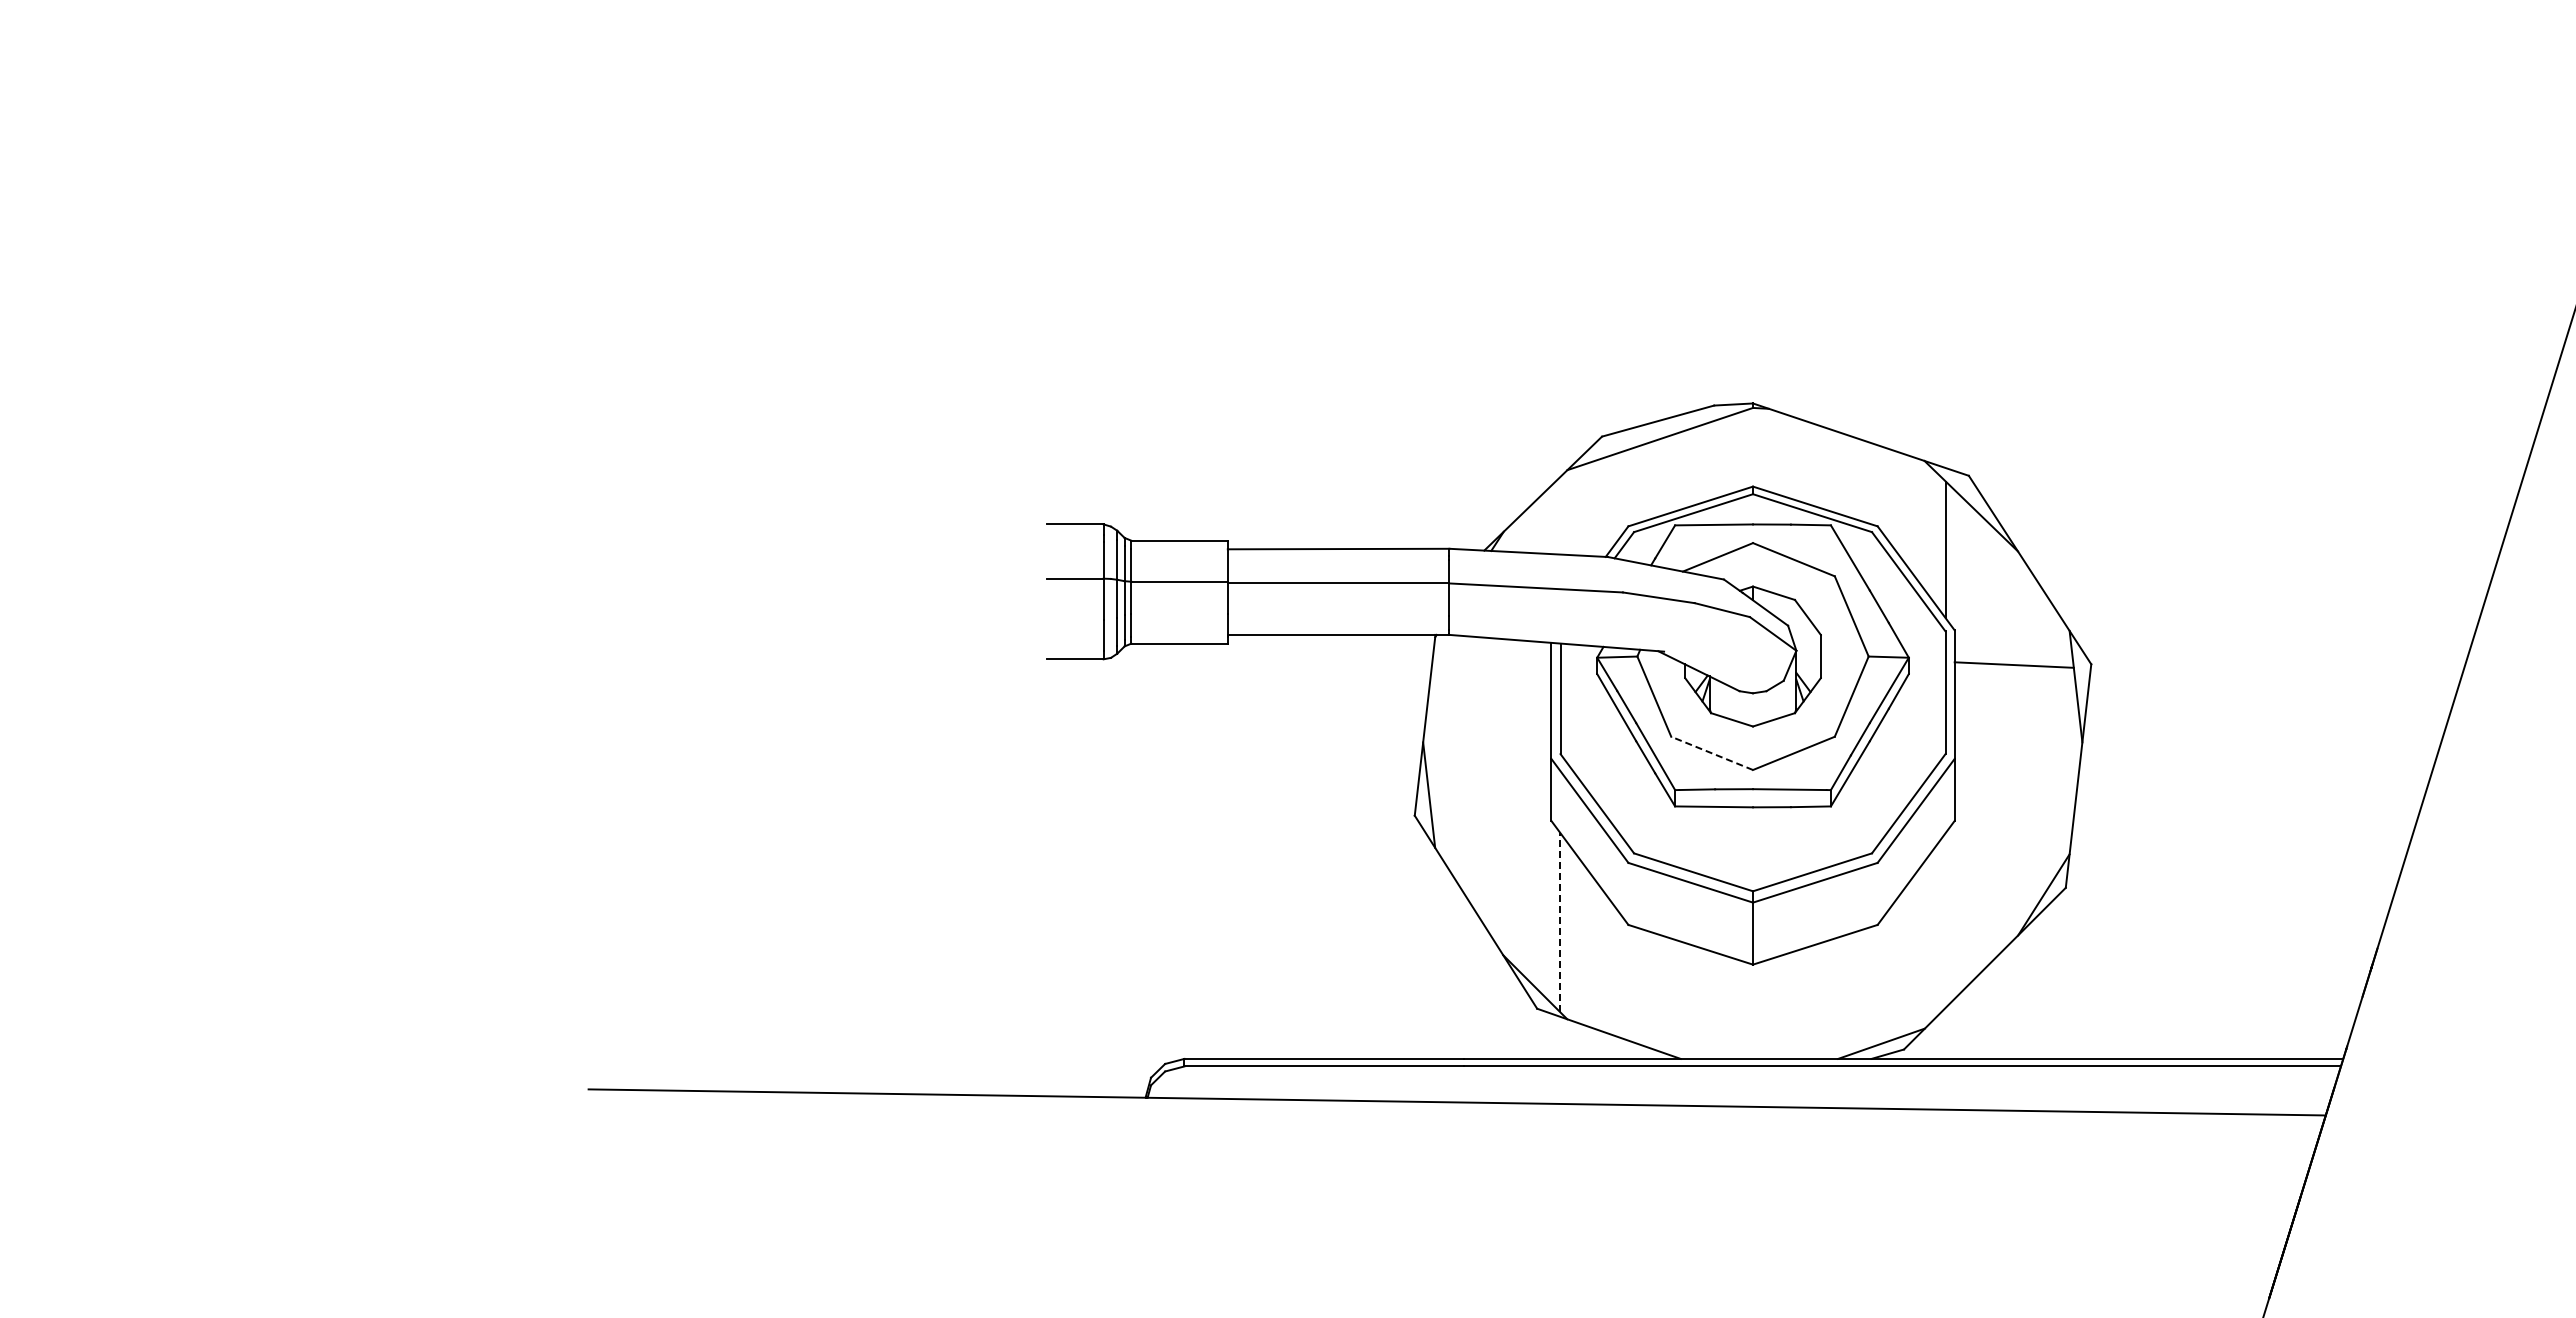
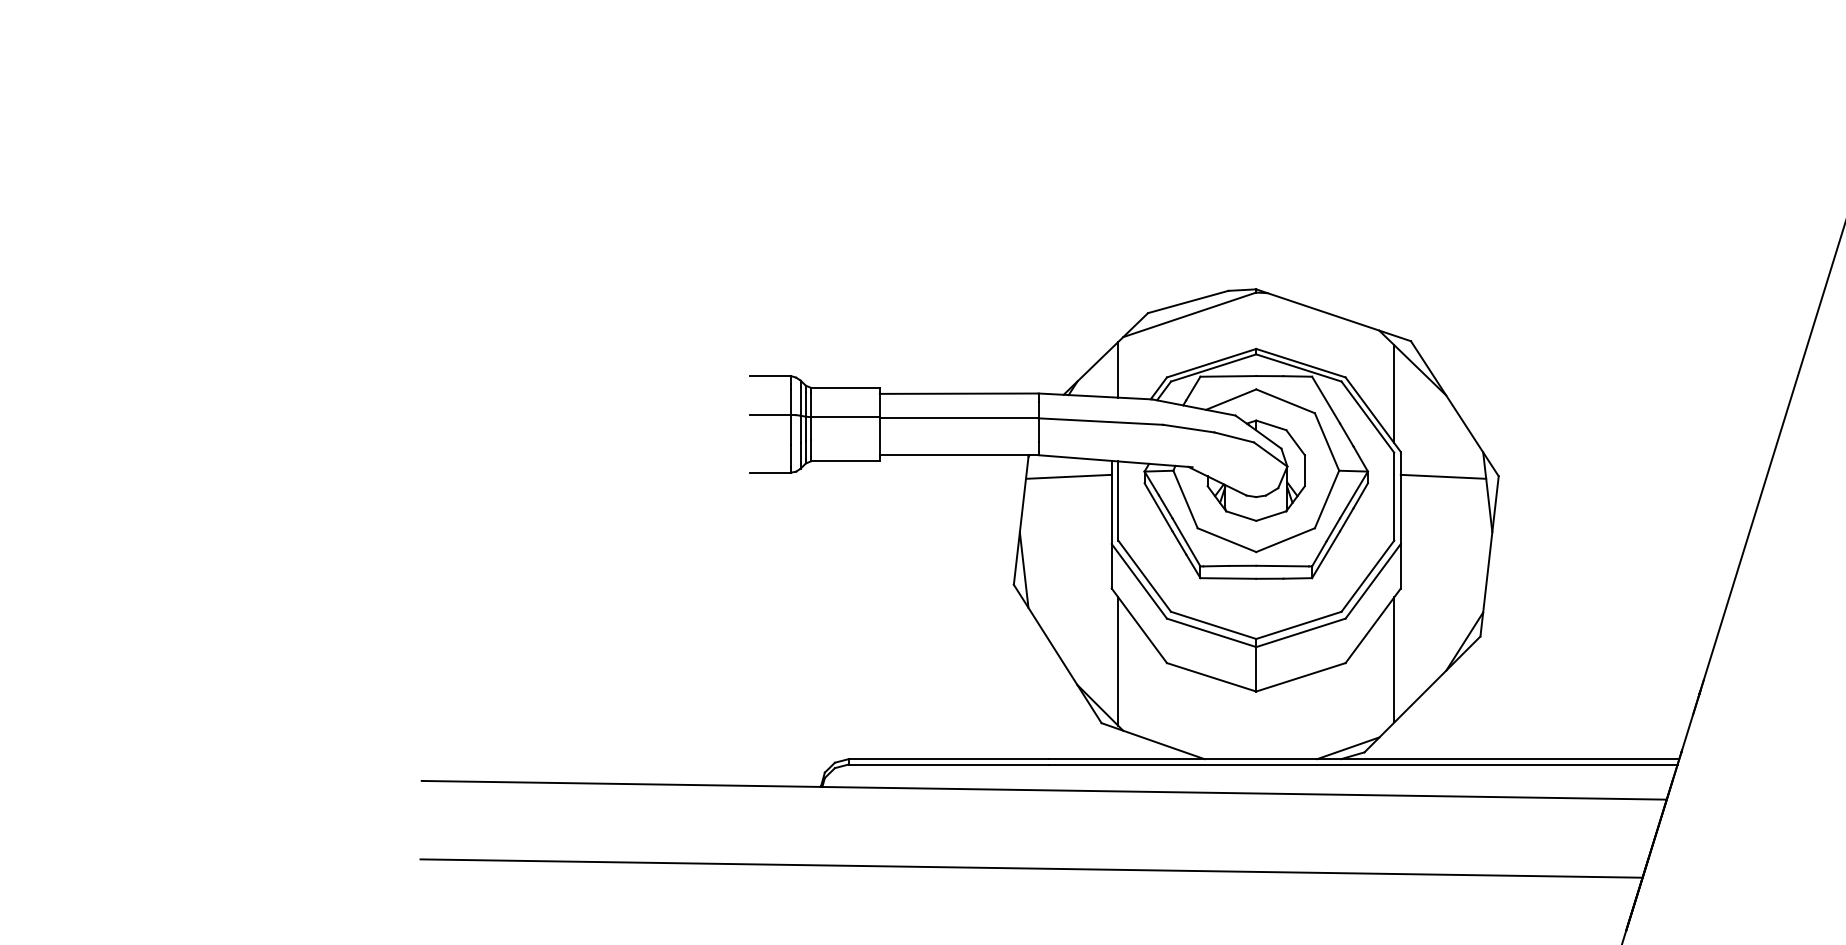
line: (1560, 515) -> (1118, 369), added
line: (1491, 664) -> (1068, 476), added
line: (1711, 753) -> (1226, 540), dashed -> solid
line: (1945, 919) -> (1394, 659), added
line: (1560, 922) -> (1118, 661), dashed -> solid
line: (1439, 1211) -> (1031, 868), added

